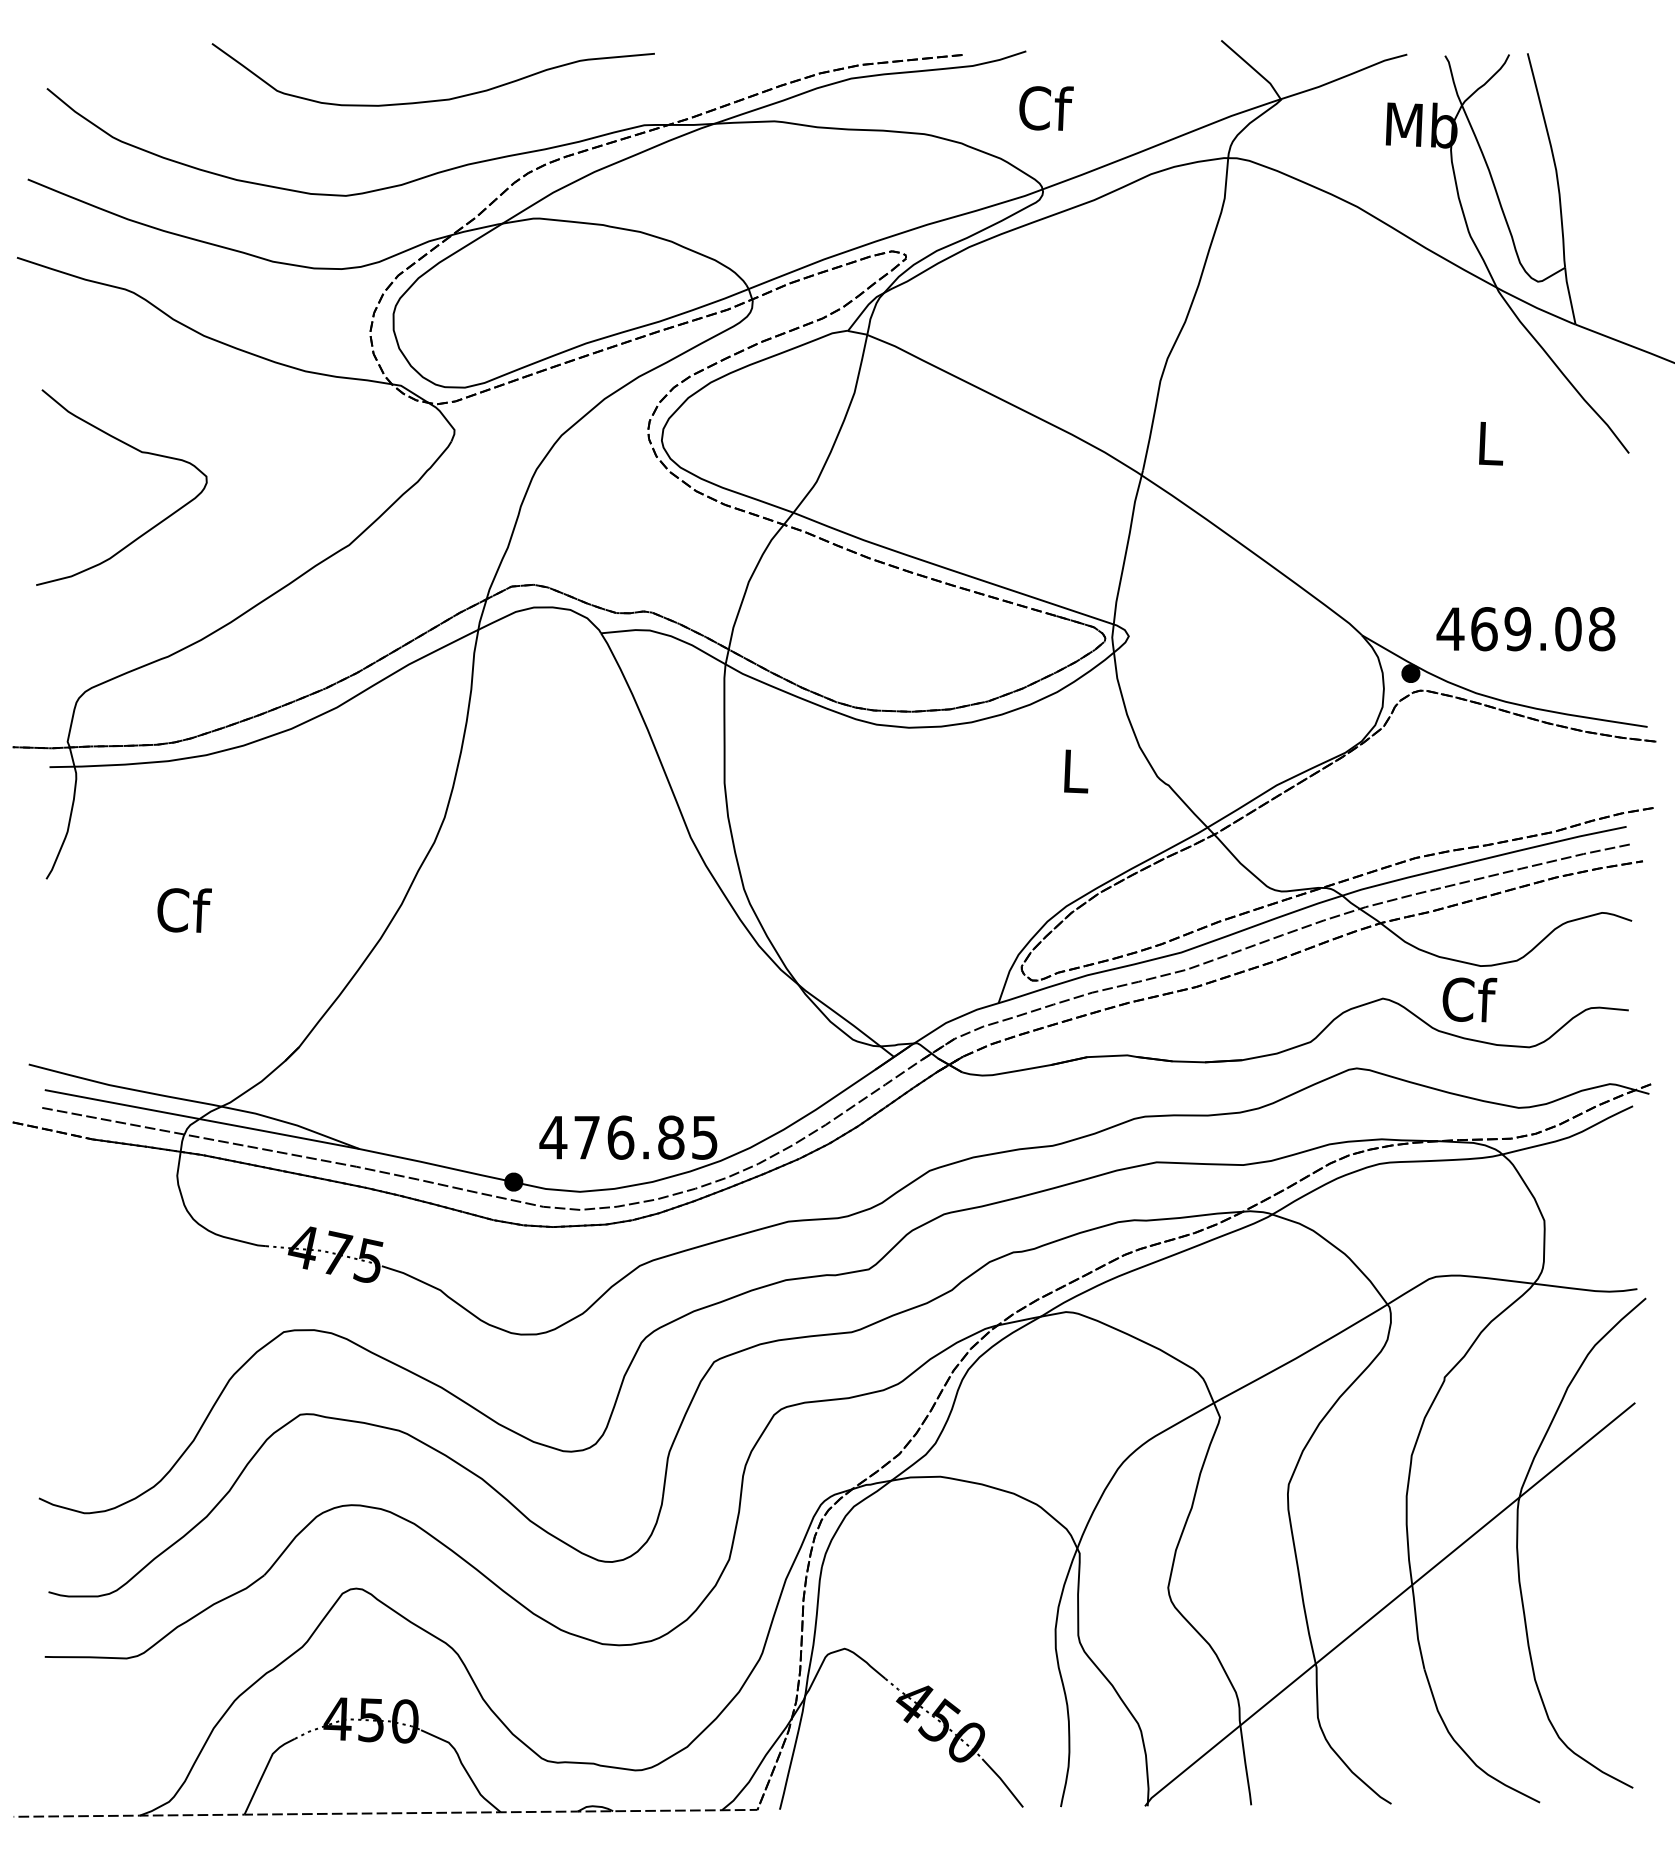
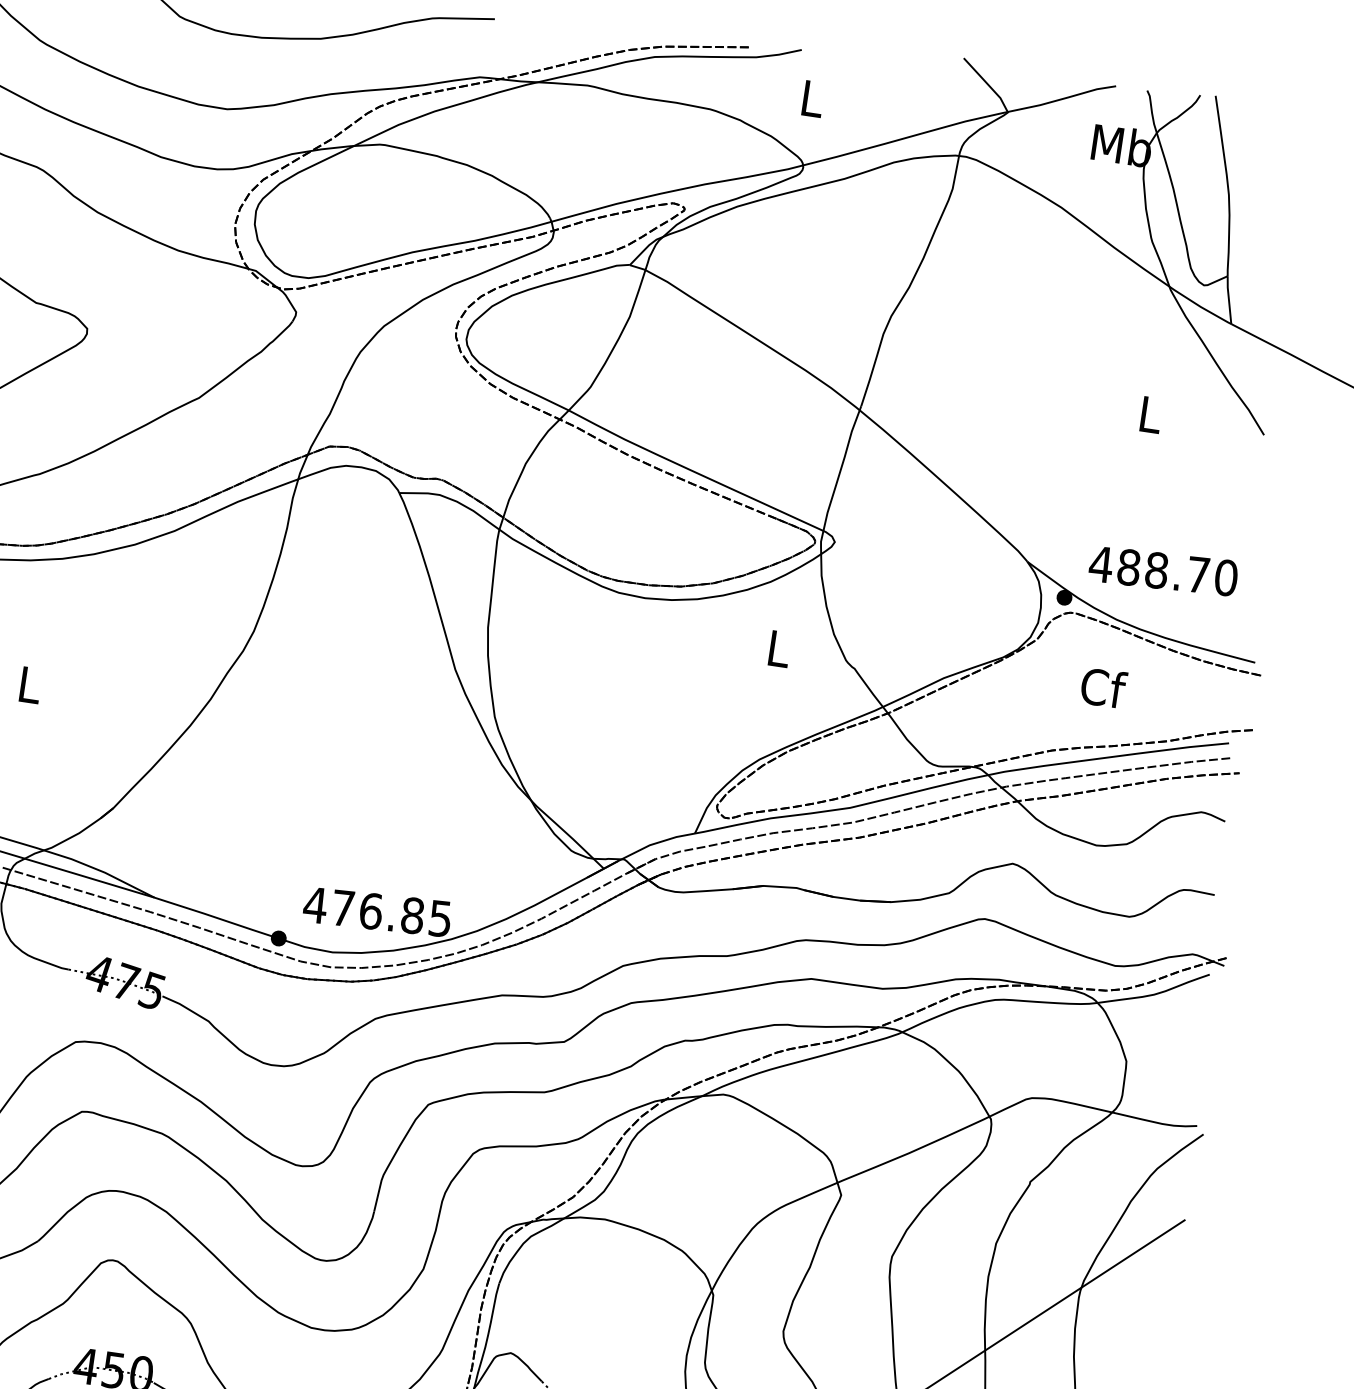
text: (1046, 108) -> (813, 98), Cf -> L
text: (1543, 629) -> (1177, 573), 469.08 -> 488.70
text: (184, 910) -> (30, 685), Cf -> L
text: (1469, 999) -> (1103, 687), moved

